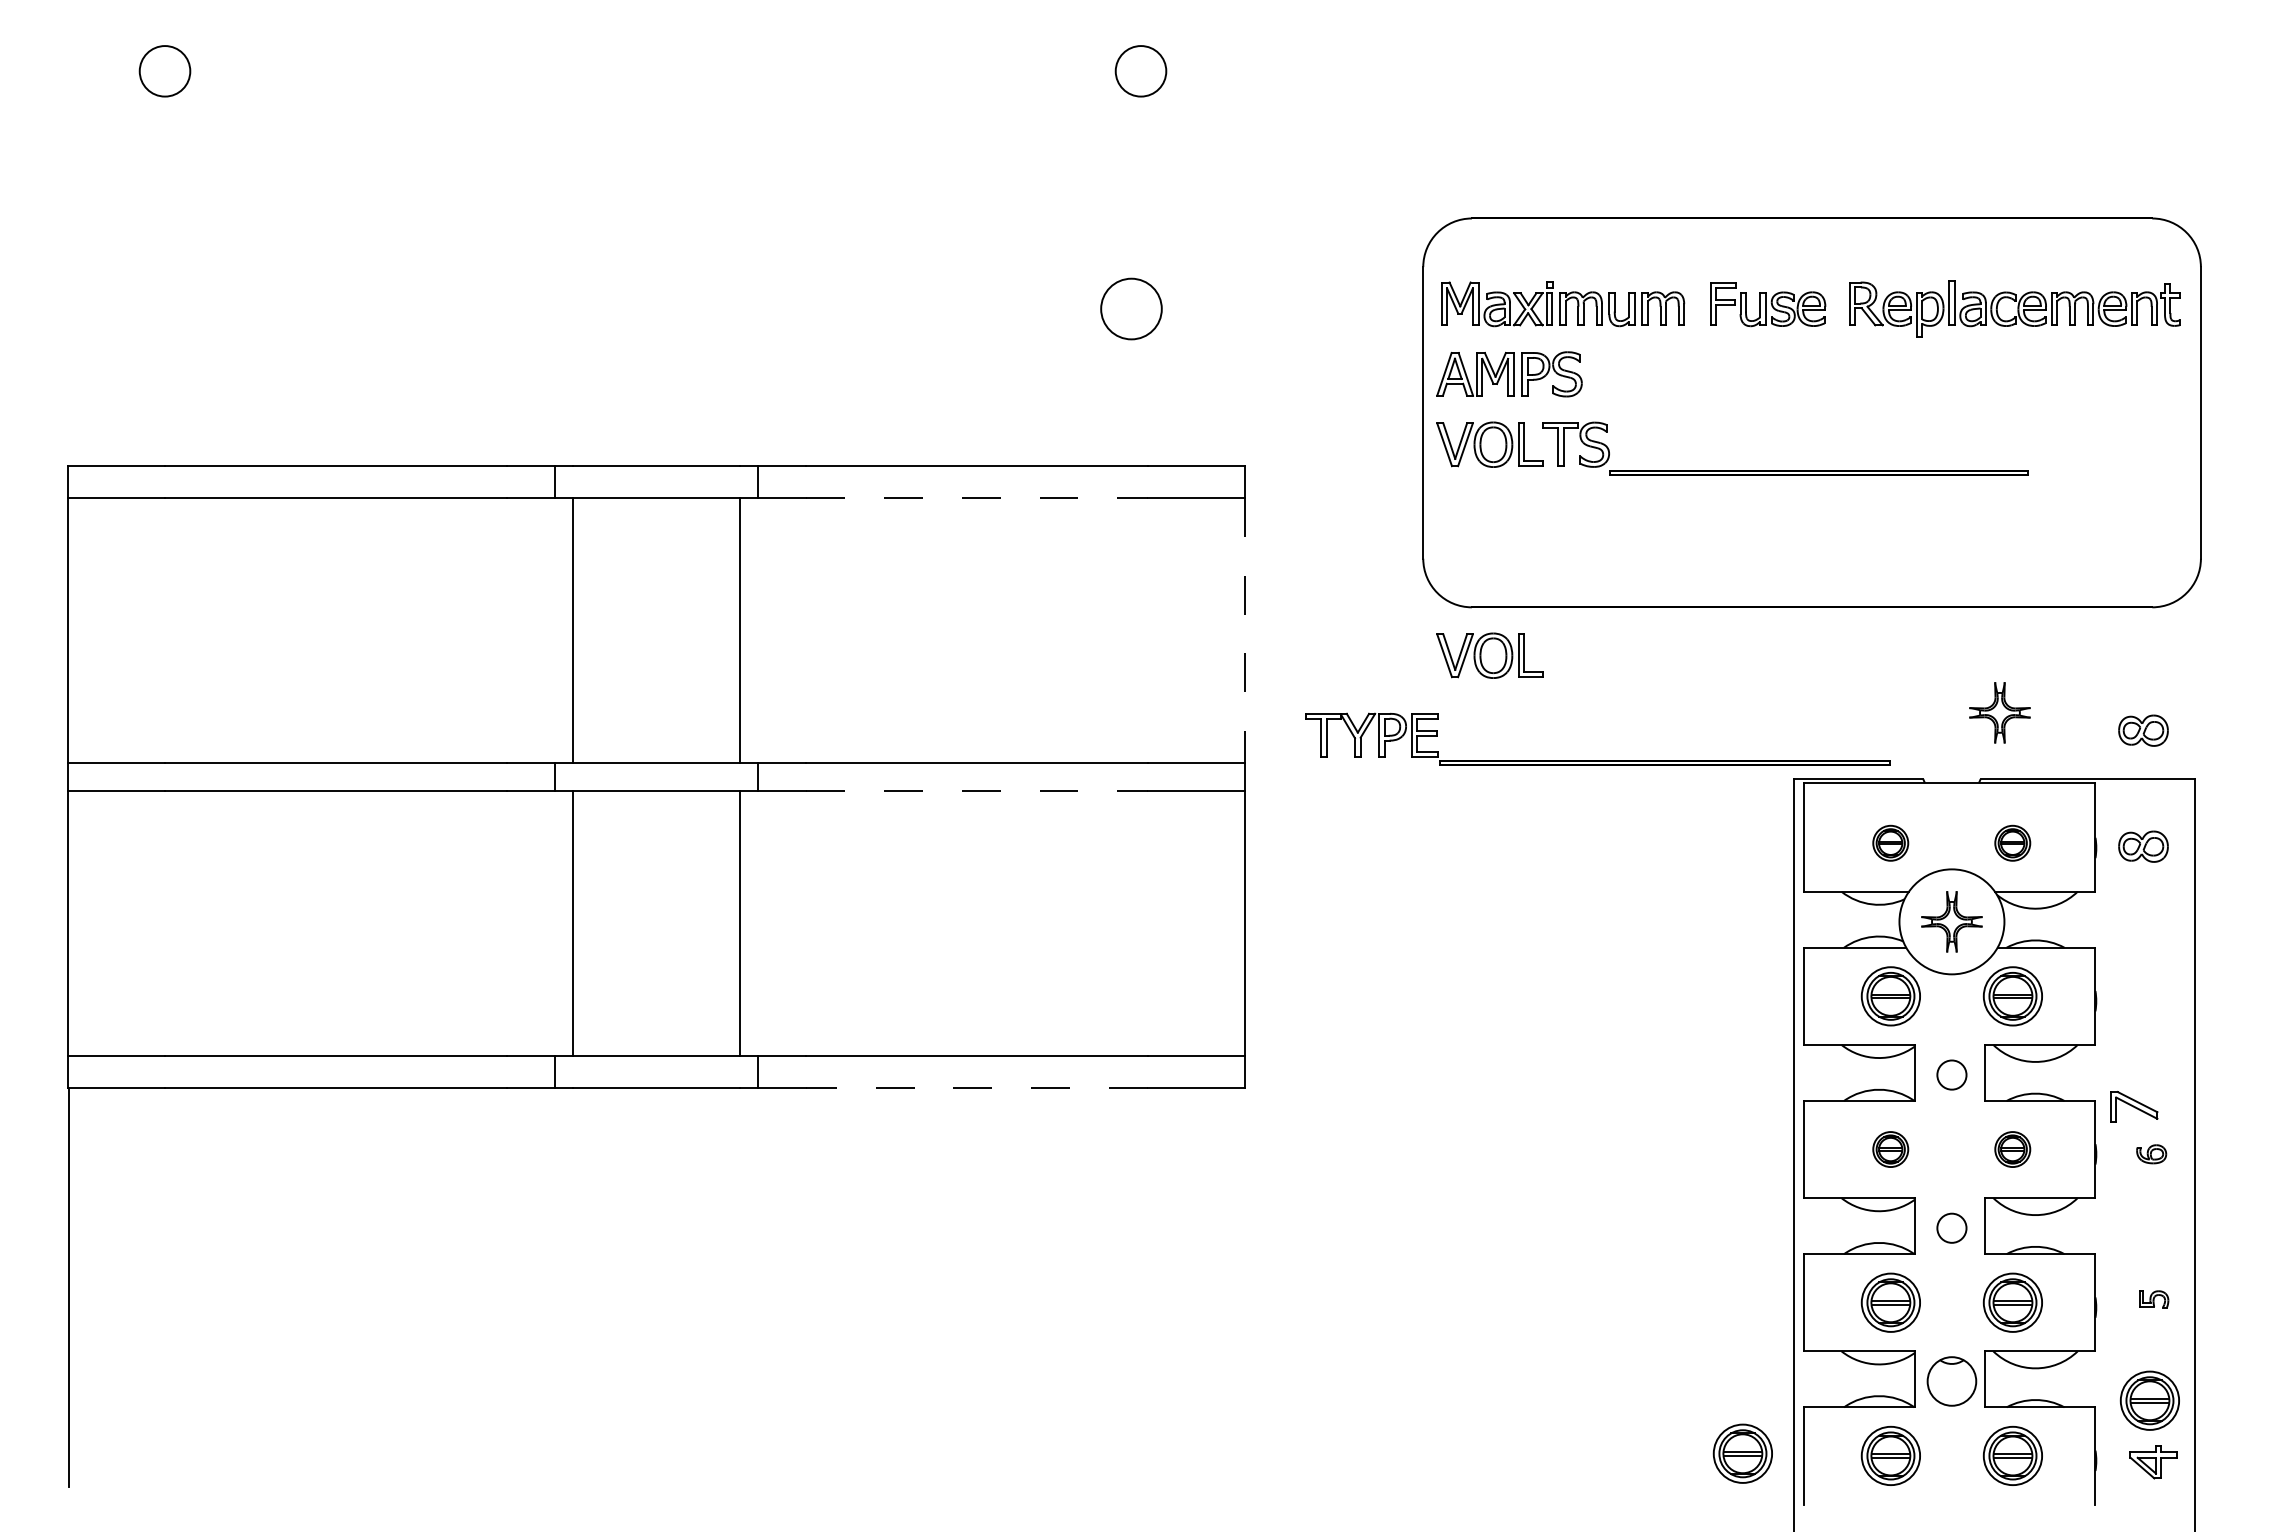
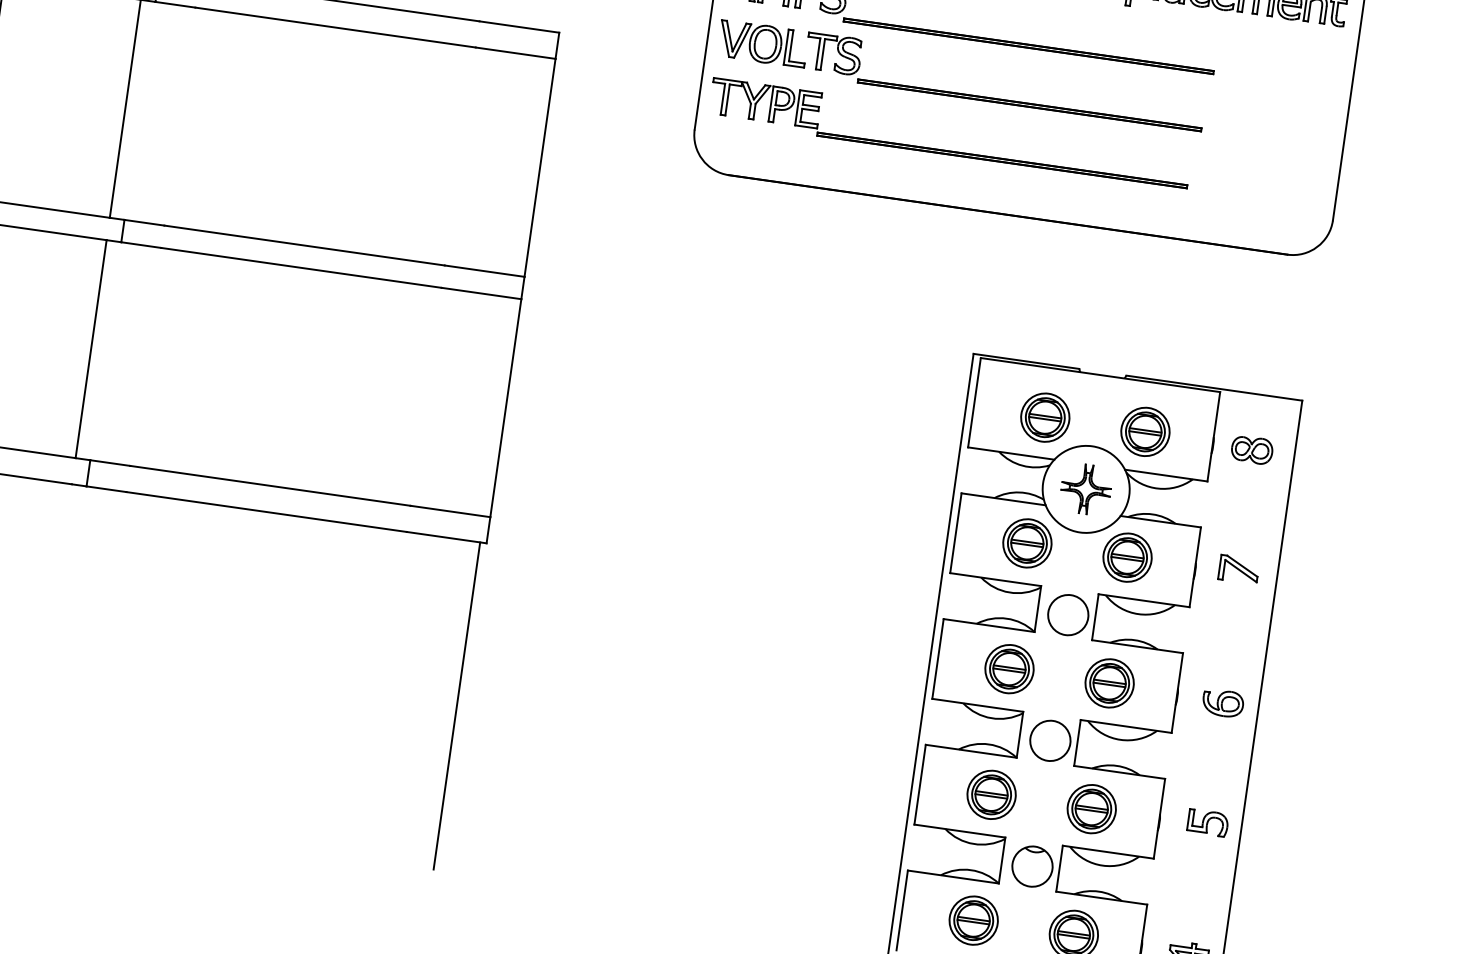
line: (1807, 401) -> (1028, 45), added
line: (977, 497) -> (335, 27), dashed -> solid
line: (1245, 630) -> (540, 167), dashed -> solid
part: (1489, 655) -> (737, 216), removed
part: (1999, 712) -> (1149, 323), removed
part: (2143, 730) -> (1265, 354), removed
part: (1597, 760) -> (947, 150), moved
line: (977, 790) -> (301, 267), dashed -> solid
part: (1890, 843) -> (1044, 417), size x1.67
part: (2012, 843) -> (1145, 432), size x1.67
circle: (1951, 1074) -> (1067, 614), size x1.67
line: (977, 1088) -> (266, 512), dashed -> solid
part: (2134, 1106) -> (1239, 569), moved
part: (1890, 1149) -> (1009, 669), size x1.67
part: (2012, 1149) -> (1109, 683), size x1.67
part: (2151, 1154) -> (1222, 703), size x1.67
circle: (1951, 1227) -> (1050, 740), size x1.67
line: (1237, 1287) -> (457, 706), added
part: (2153, 1299) -> (1207, 822), size x1.67
part: (2149, 1400) -> (1192, 905), removed
part: (1742, 1453) -> (852, 901), removed

